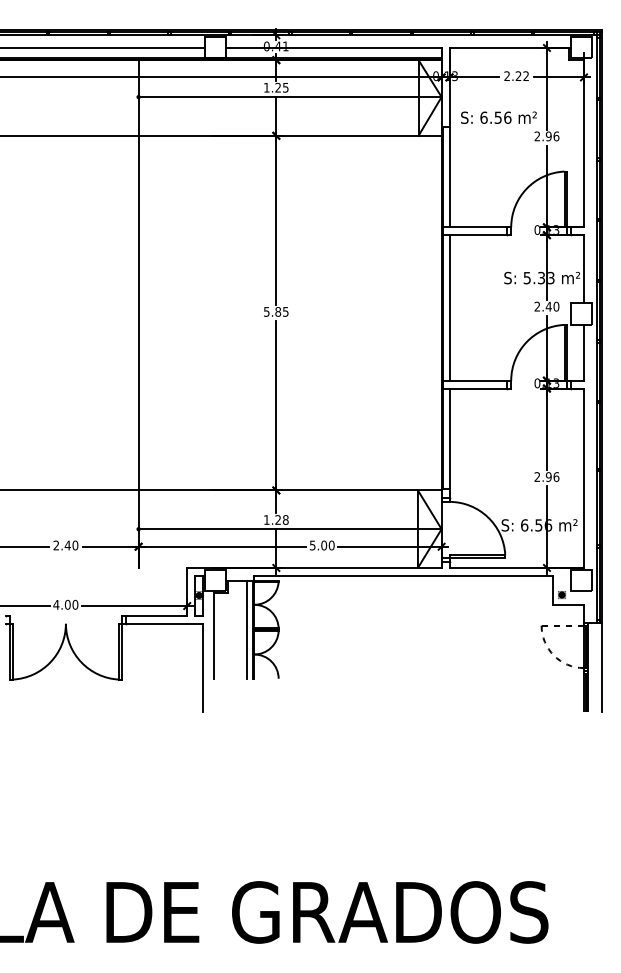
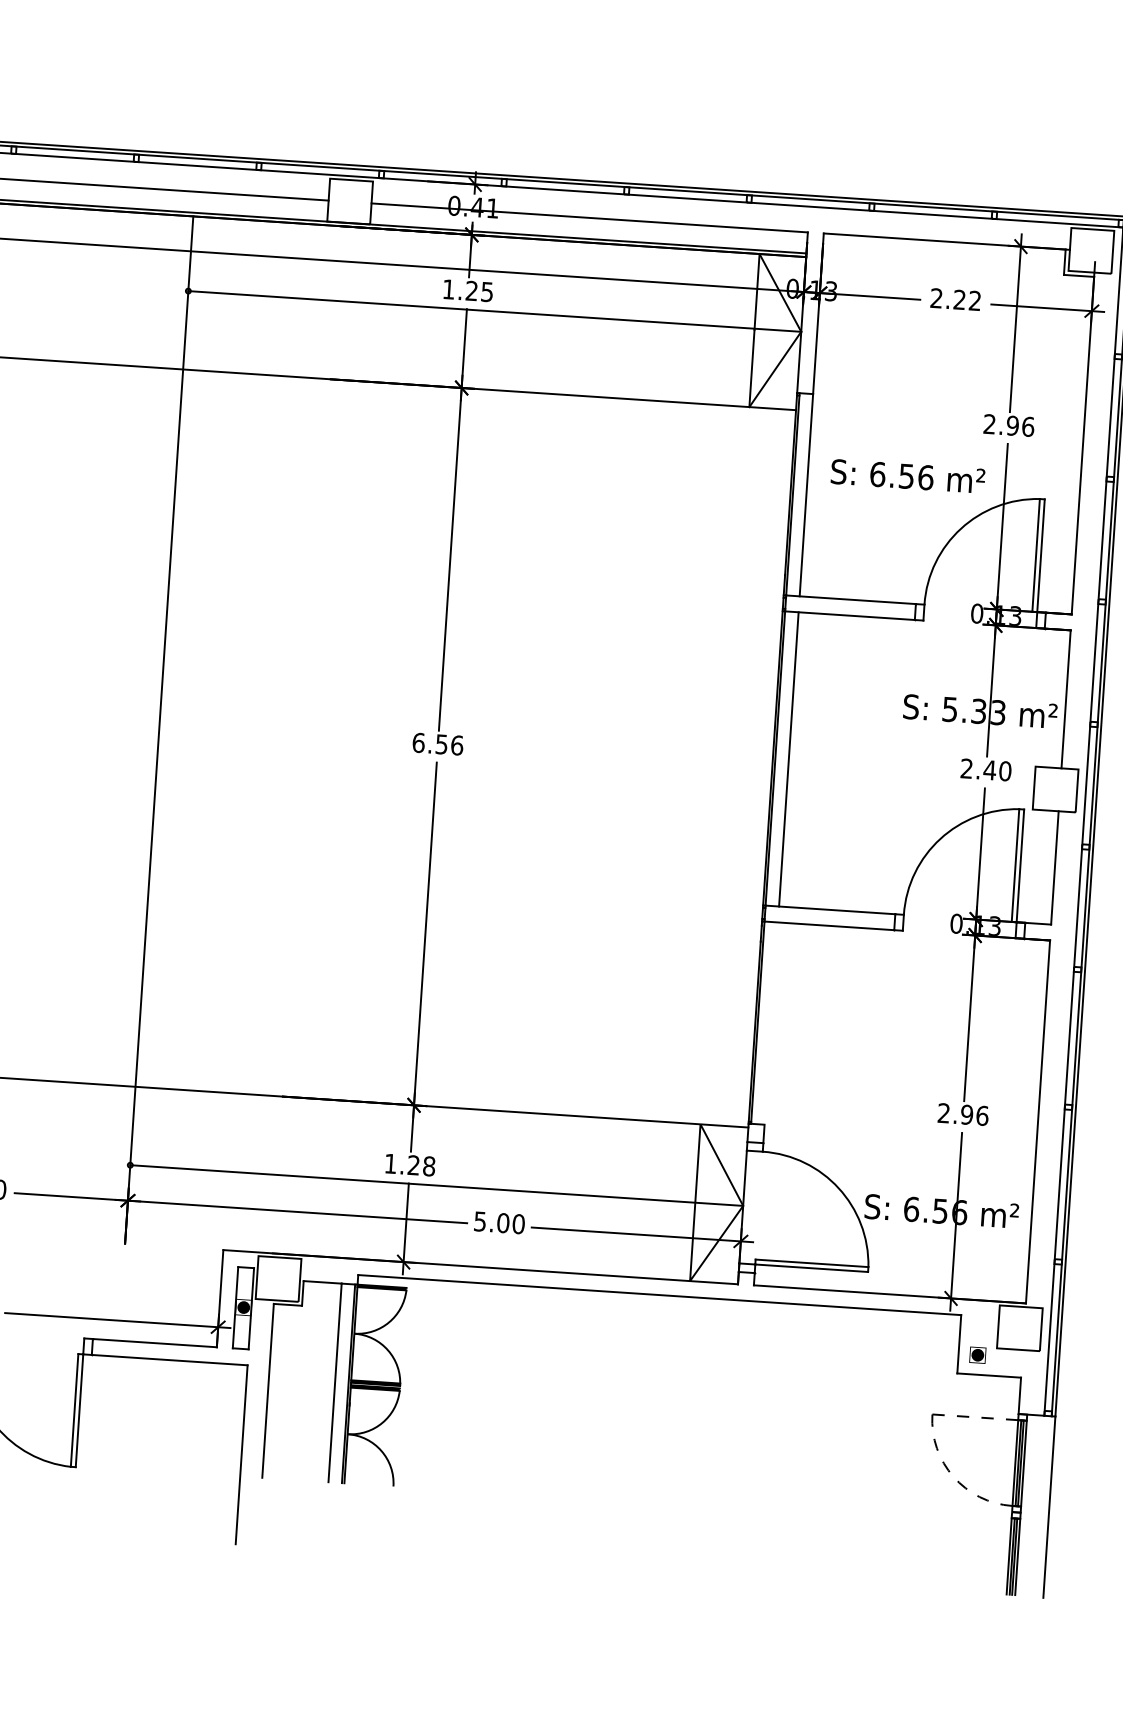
text: (498, 117) -> (907, 475), moved
text: (275, 311) -> (436, 743), 5.85 -> 6.56
line: (449, 438) -> (771, 1023), removed

